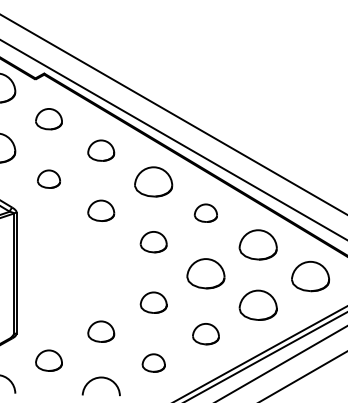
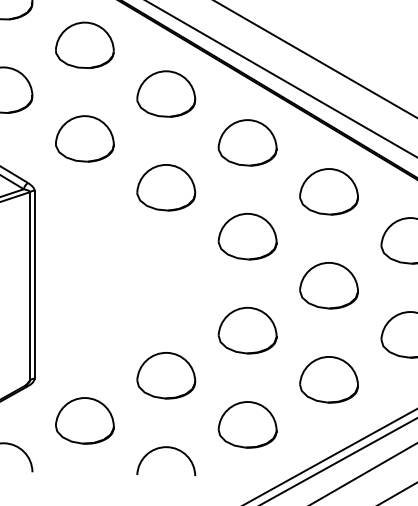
part: (48, 118) -> (84, 44), size x1.43
part: (100, 150) -> (164, 93), size x1.43
part: (48, 178) -> (84, 137), size x1.67
part: (100, 210) -> (164, 187), size x1.43
part: (205, 212) -> (328, 190), size x1.67
part: (153, 241) -> (247, 235), size x1.43
part: (153, 302) -> (247, 330), size x1.43
part: (100, 331) -> (164, 375), size x1.43
part: (205, 333) -> (328, 378), size x1.43
part: (48, 360) -> (84, 420), size x1.43
part: (153, 362) -> (247, 423), size x1.67

